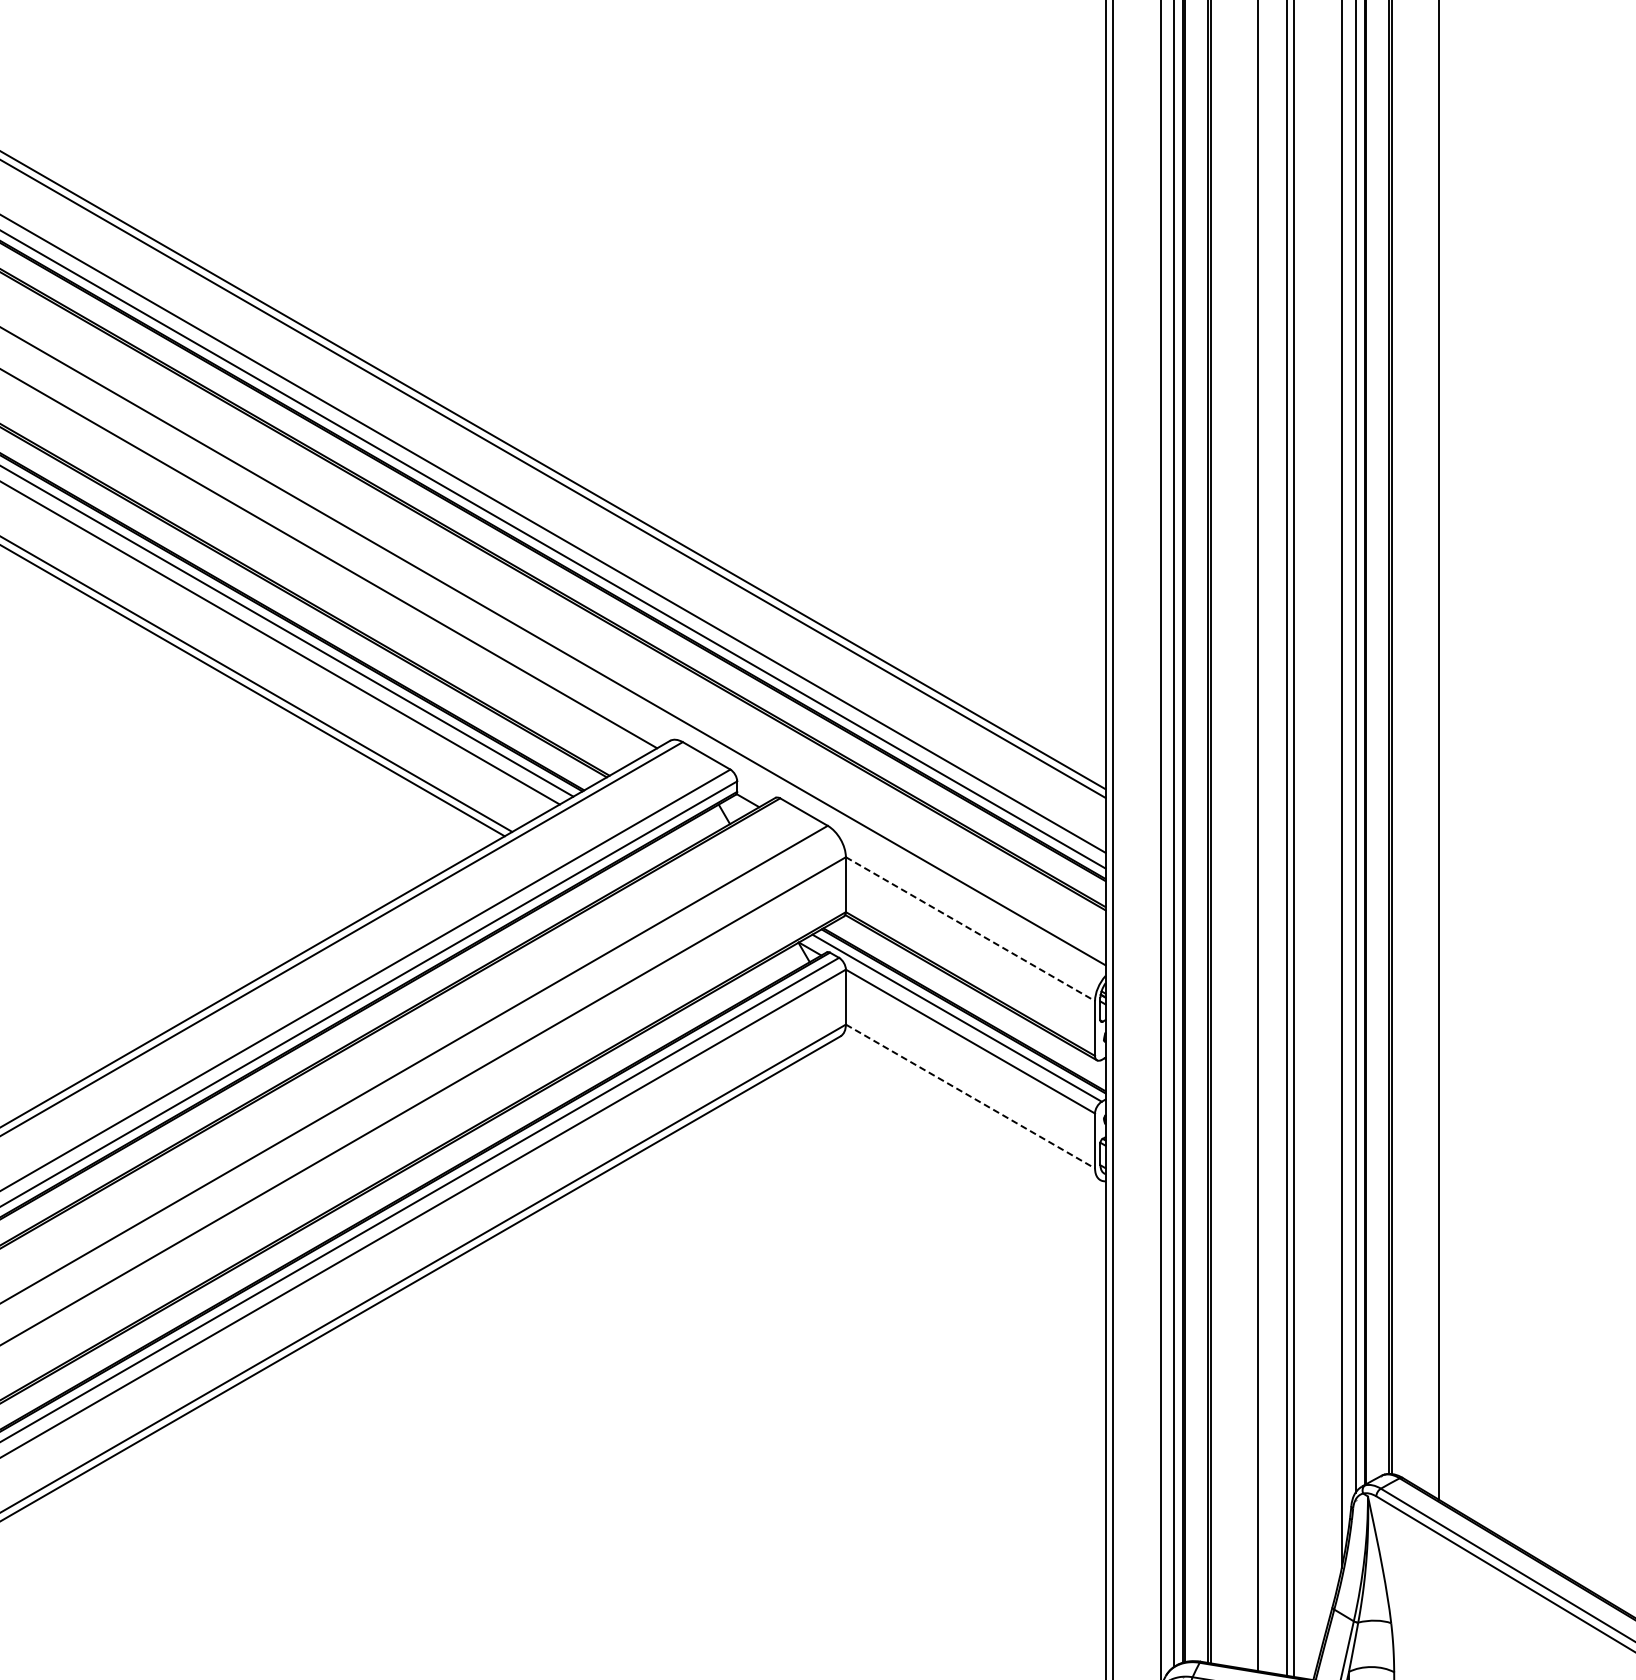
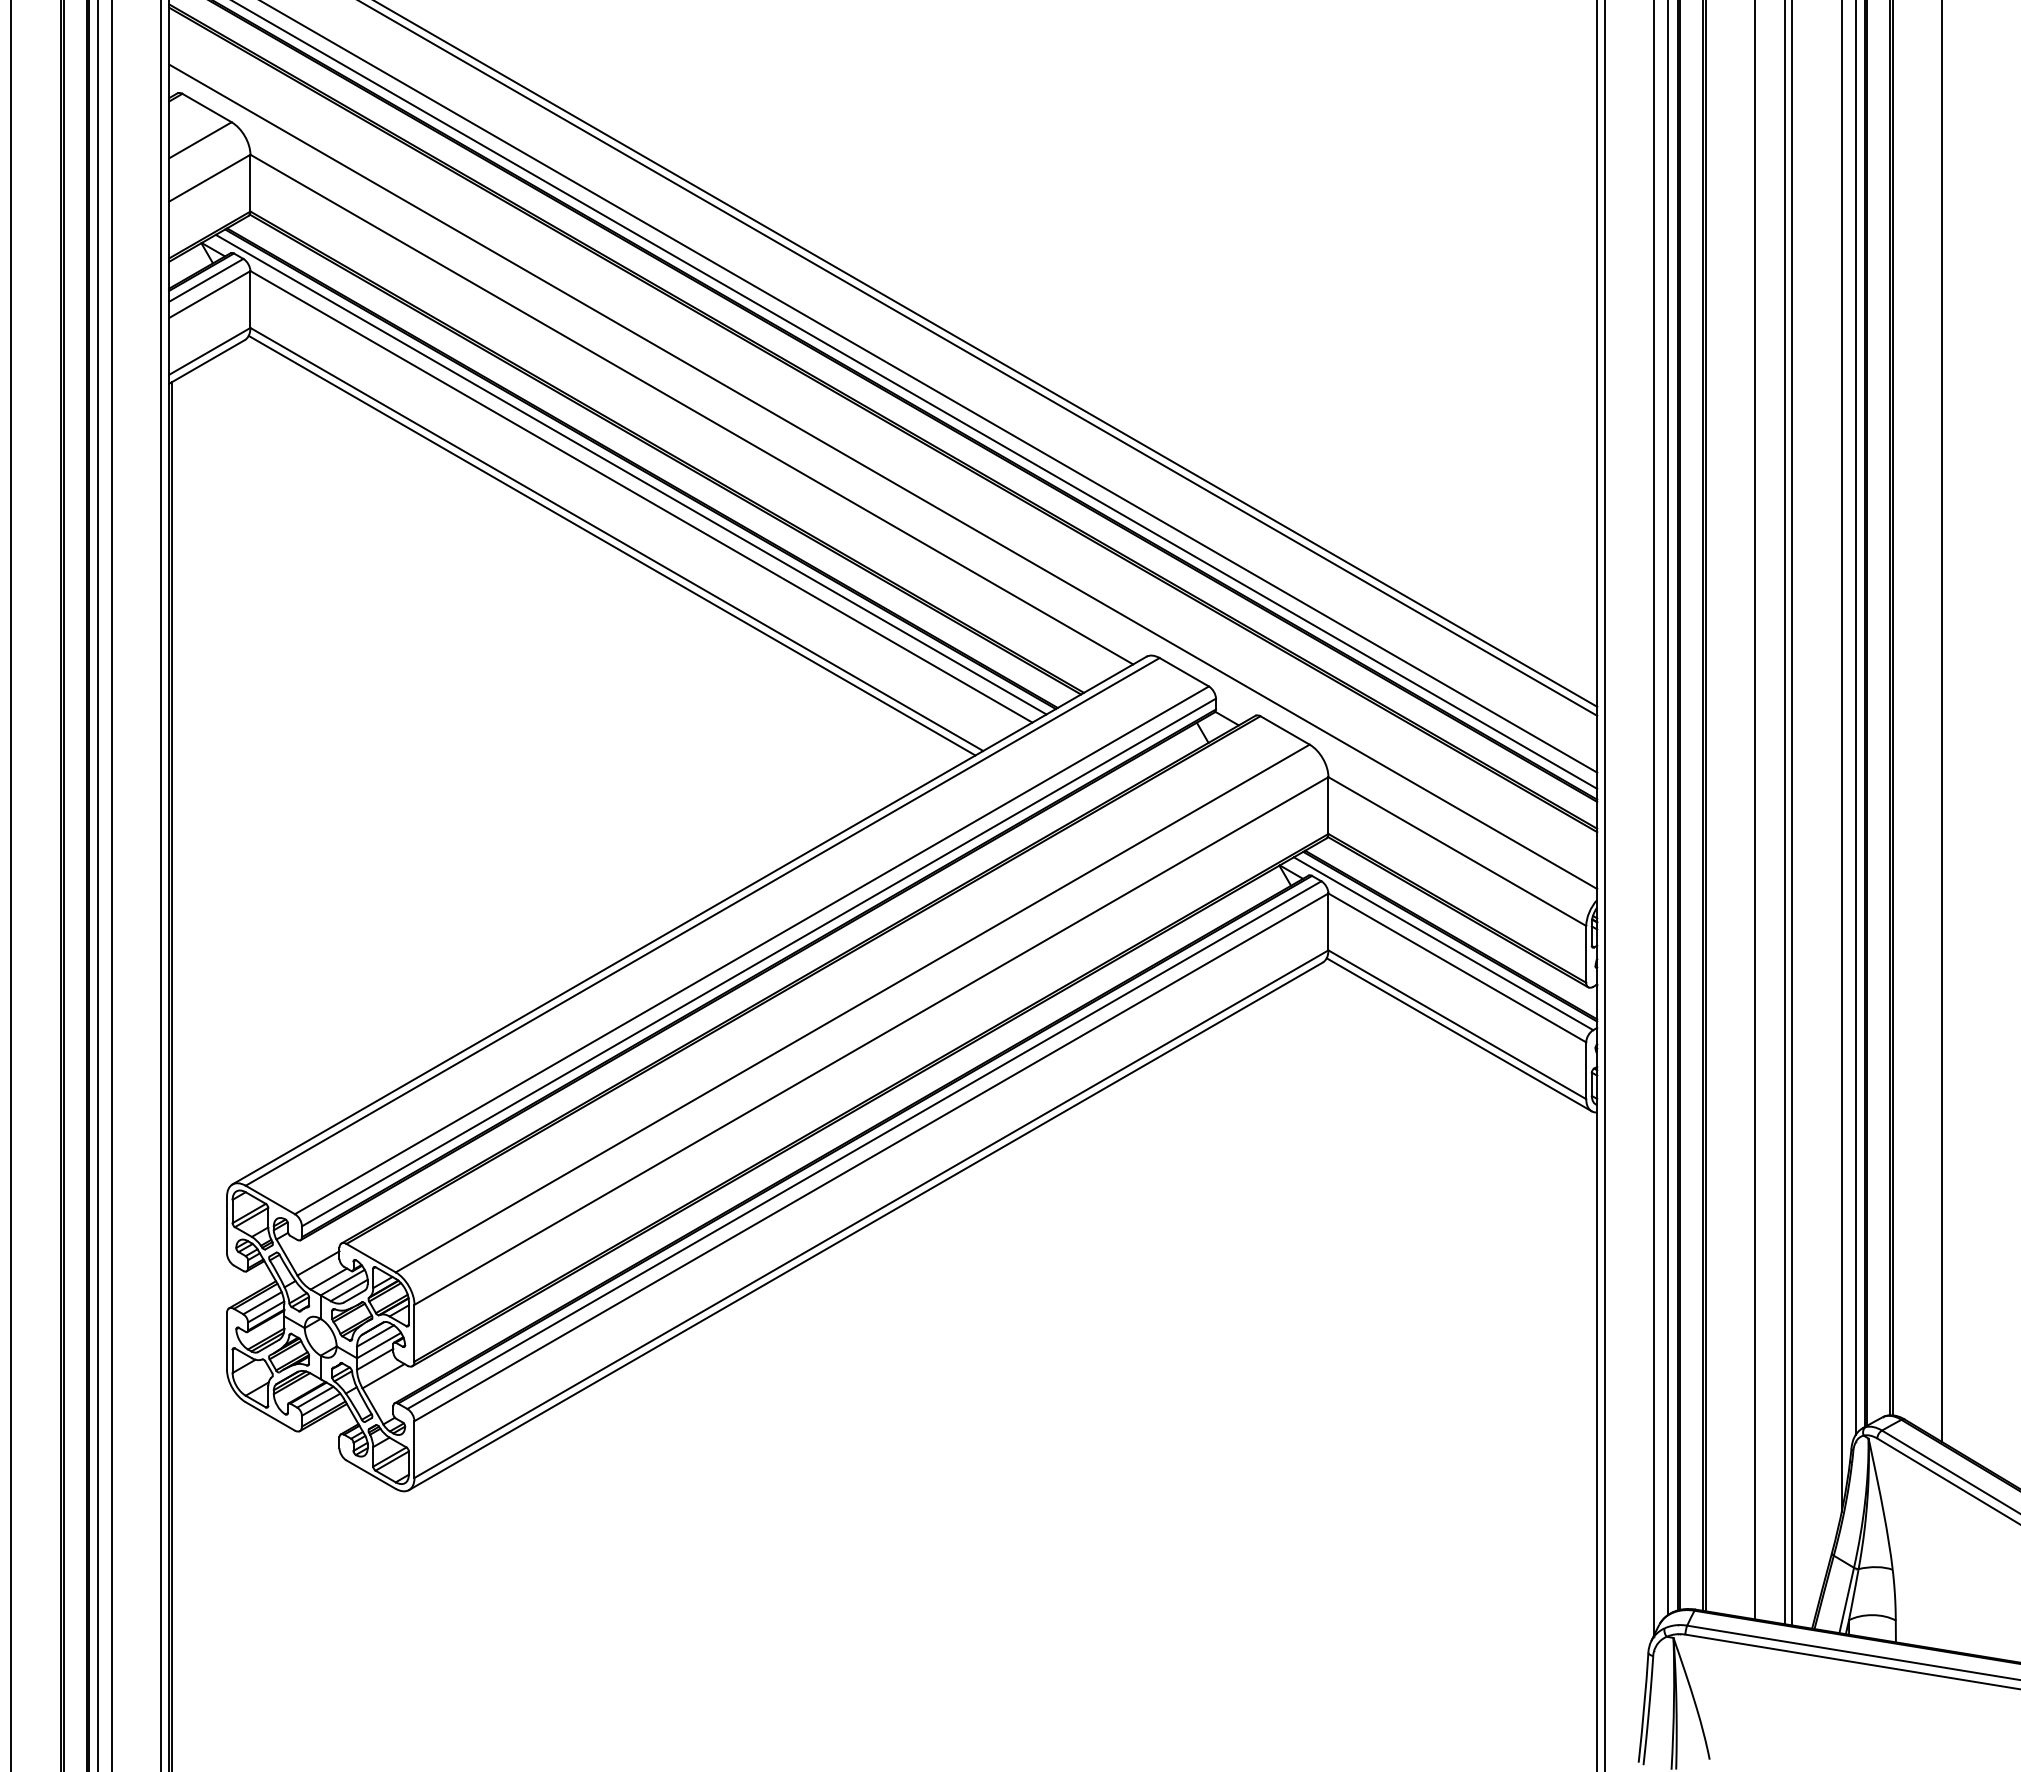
line: (970, 929) -> (1457, 851), dashed -> solid
line: (970, 1096) -> (1457, 1024), dashed -> solid
line: (971, 1105) -> (1458, 1034), added

